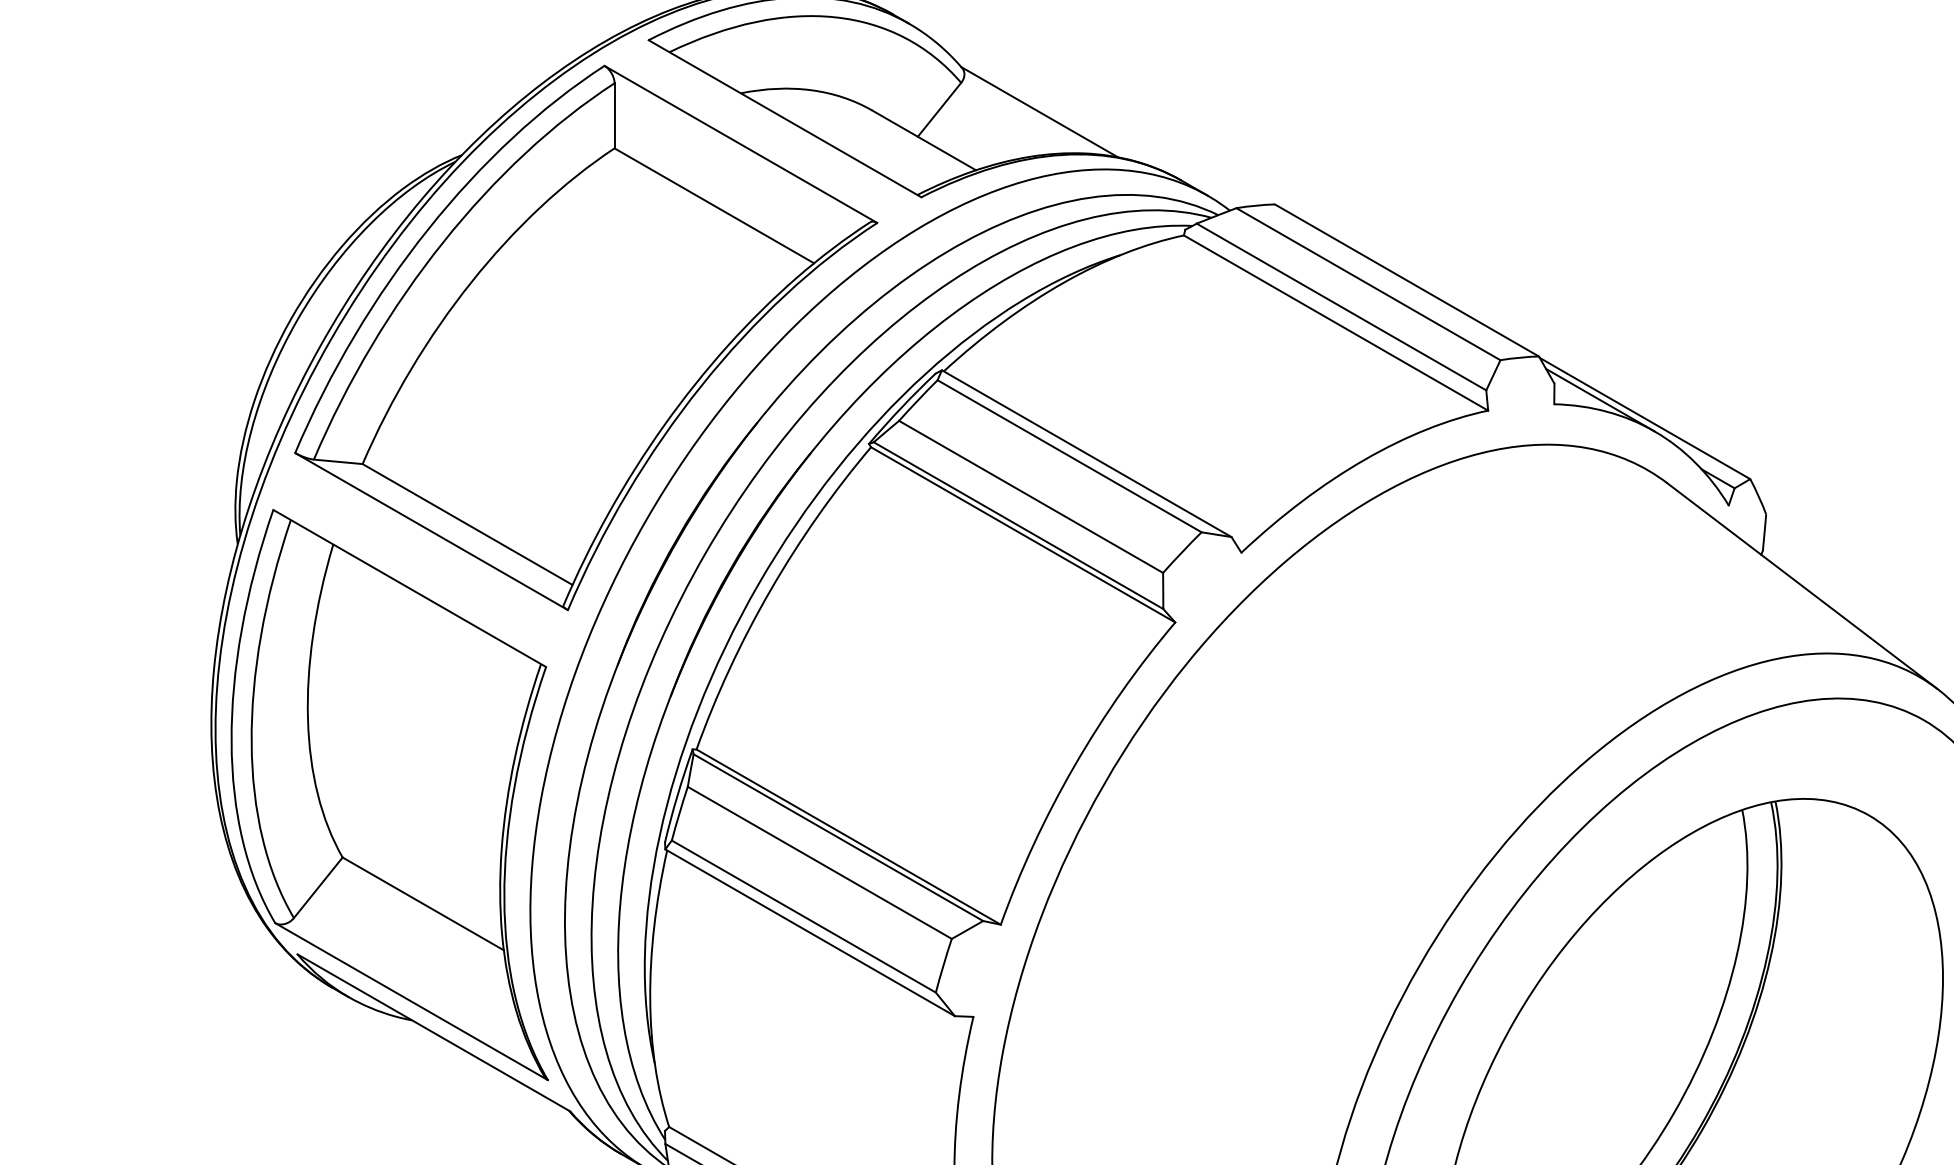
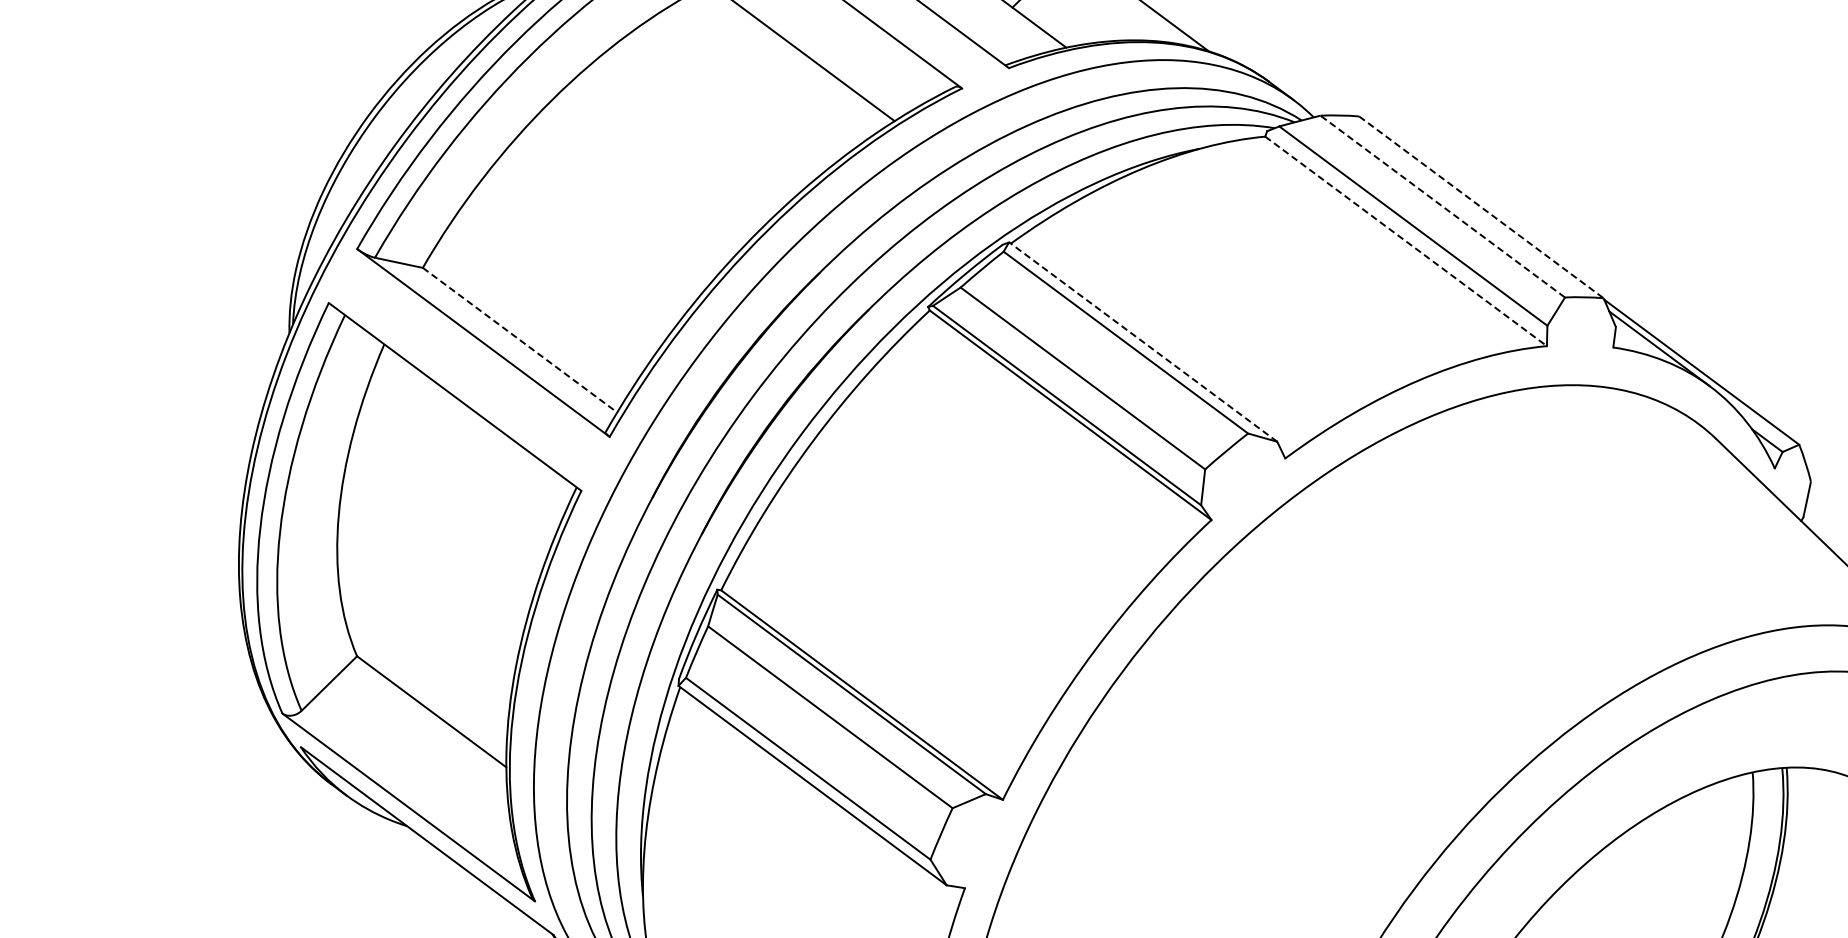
line: (1407, 280) -> (1481, 207), solid -> dashed
line: (1368, 283) -> (1442, 205), solid -> dashed
line: (1336, 323) -> (1406, 241), solid -> dashed
line: (1086, 453) -> (1143, 341), solid -> dashed
line: (468, 524) -> (520, 340), solid -> dashed

